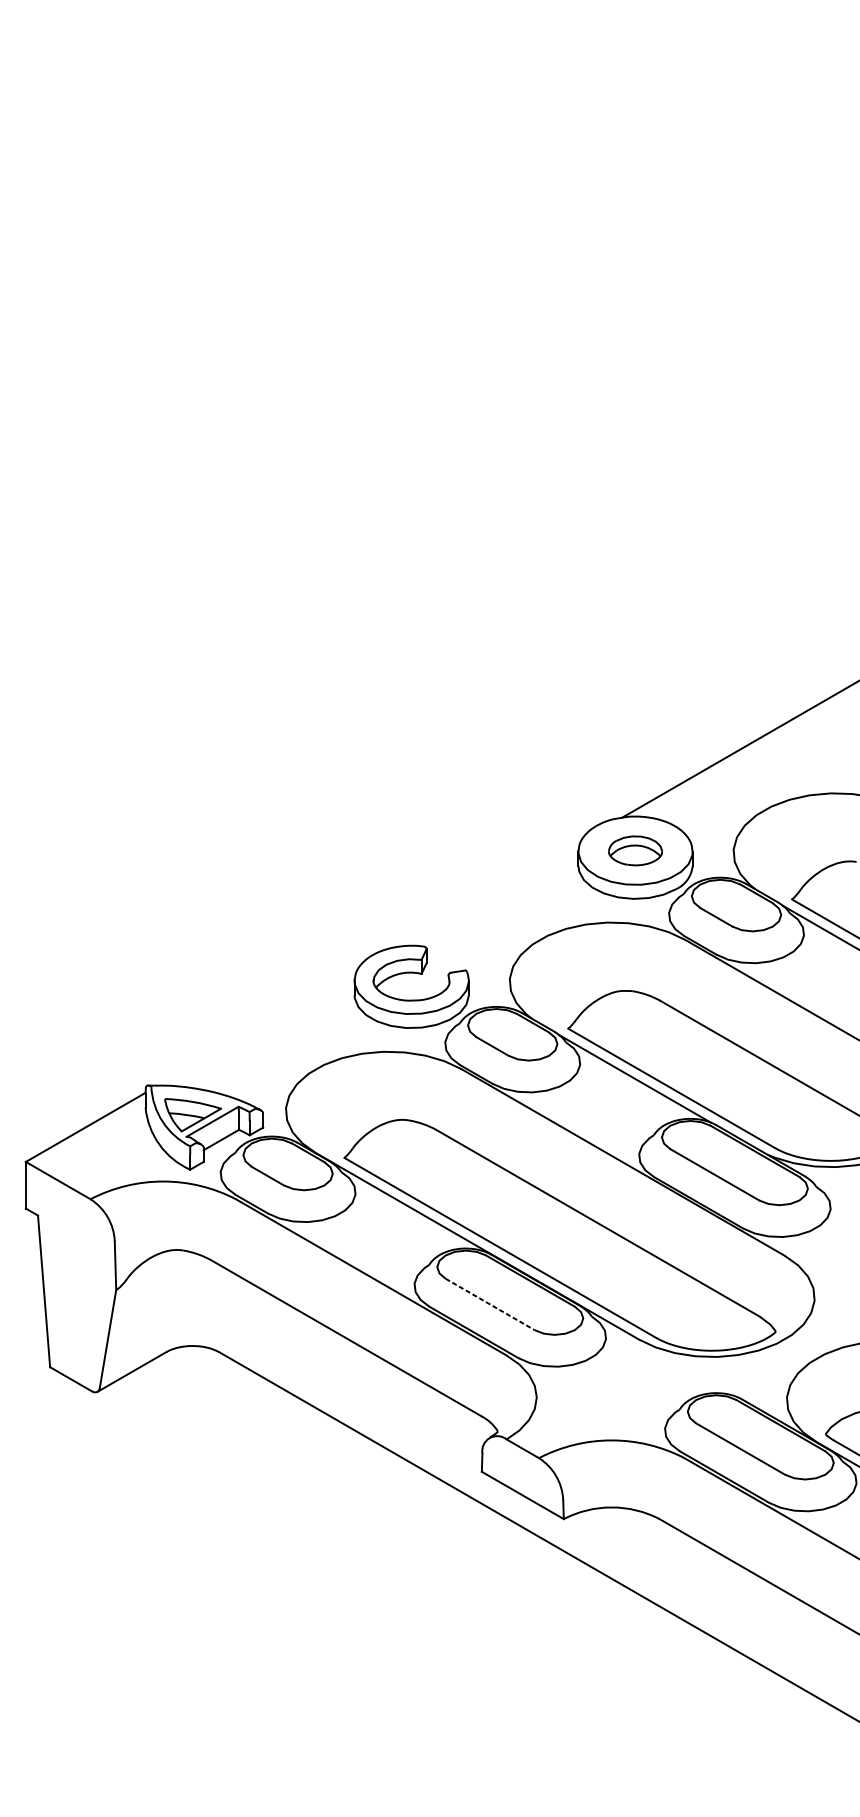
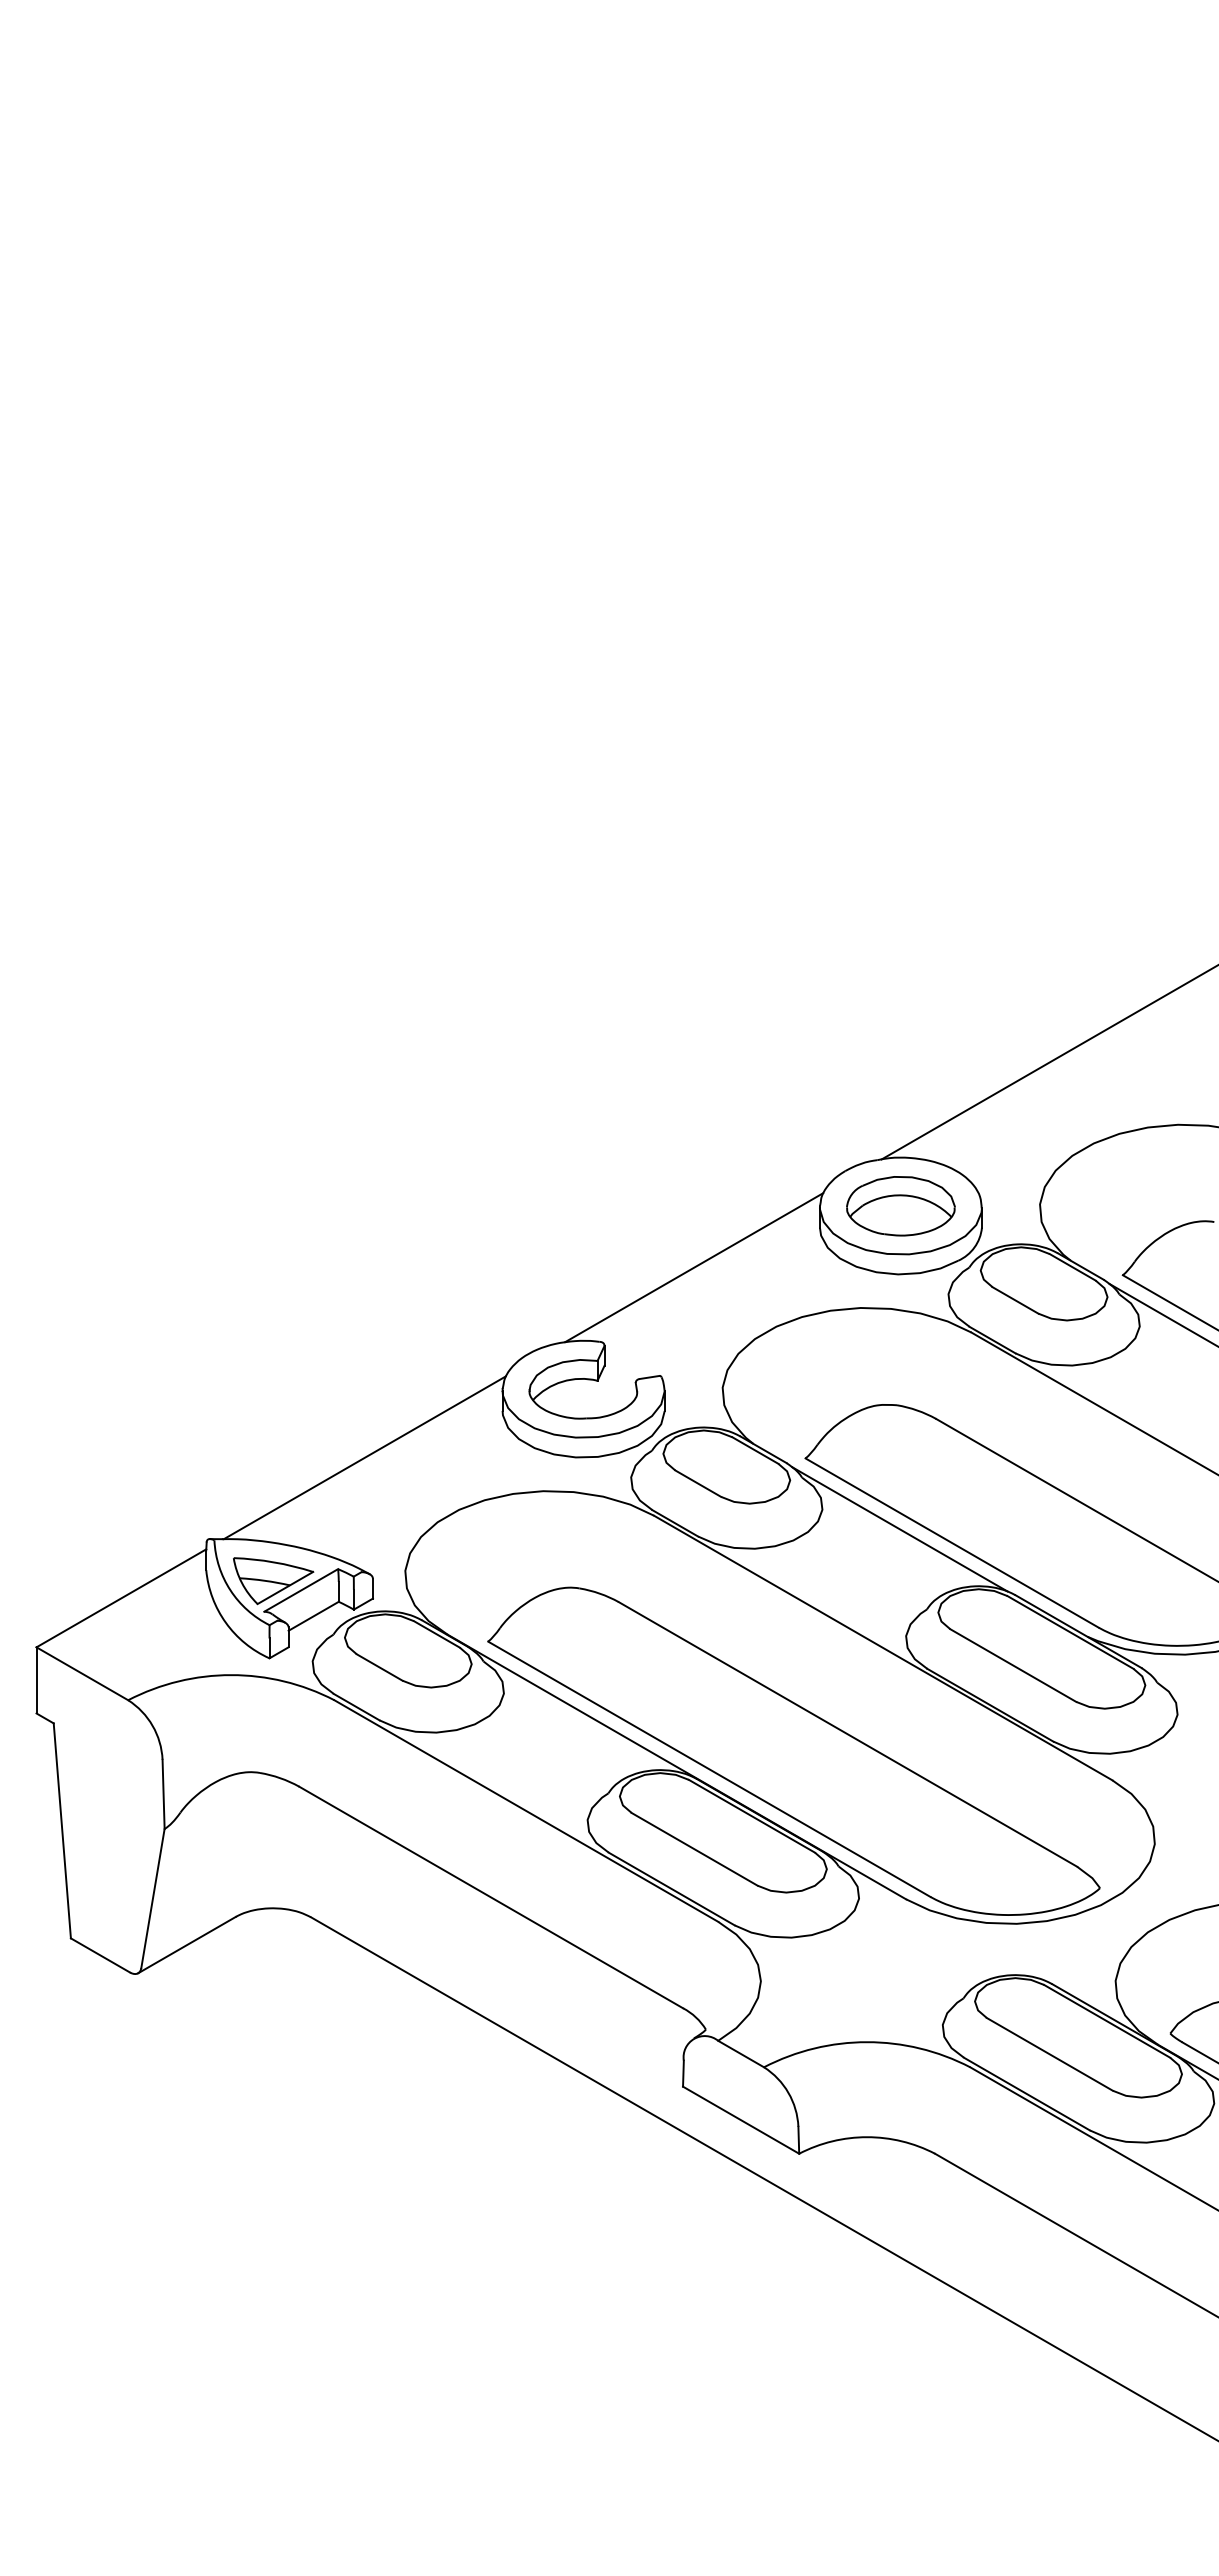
part: (635, 851) -> (900, 1206), size x1.43
line: (489, 894) -> (694, 1267), added
line: (257, 1028) -> (364, 1457), added
line: (489, 1304) -> (694, 1849), dashed -> solid

